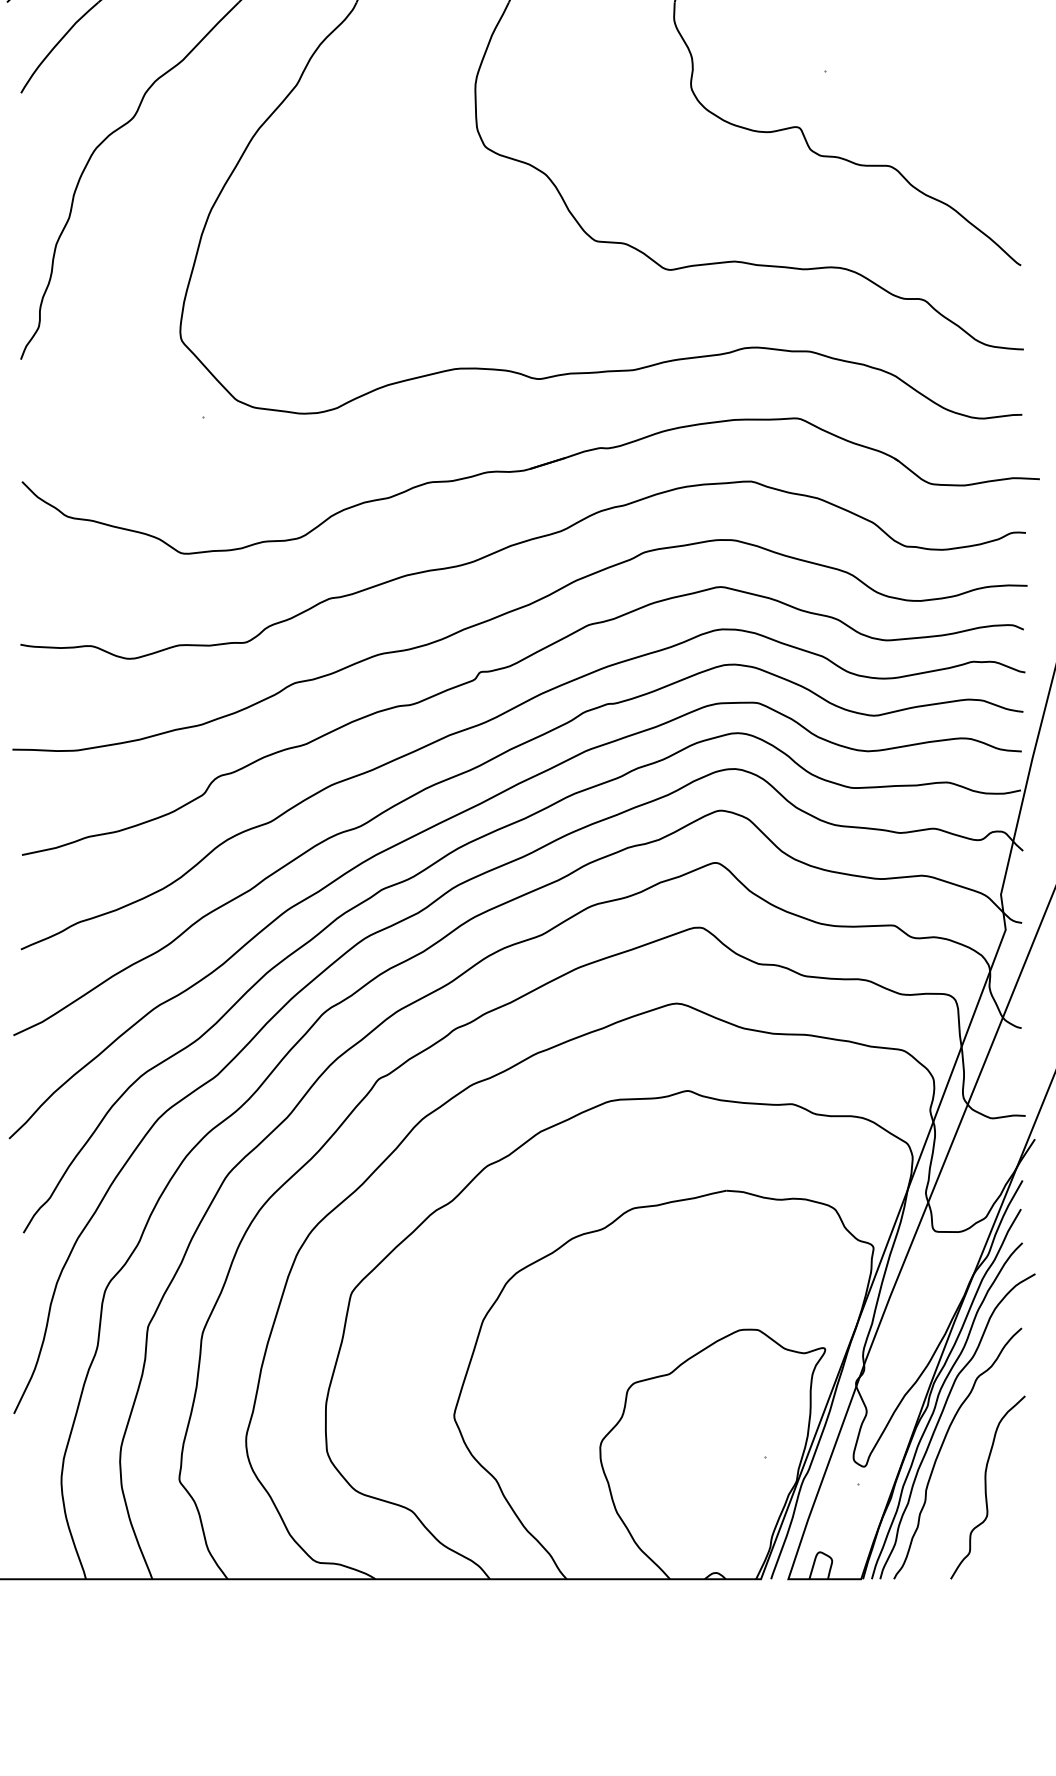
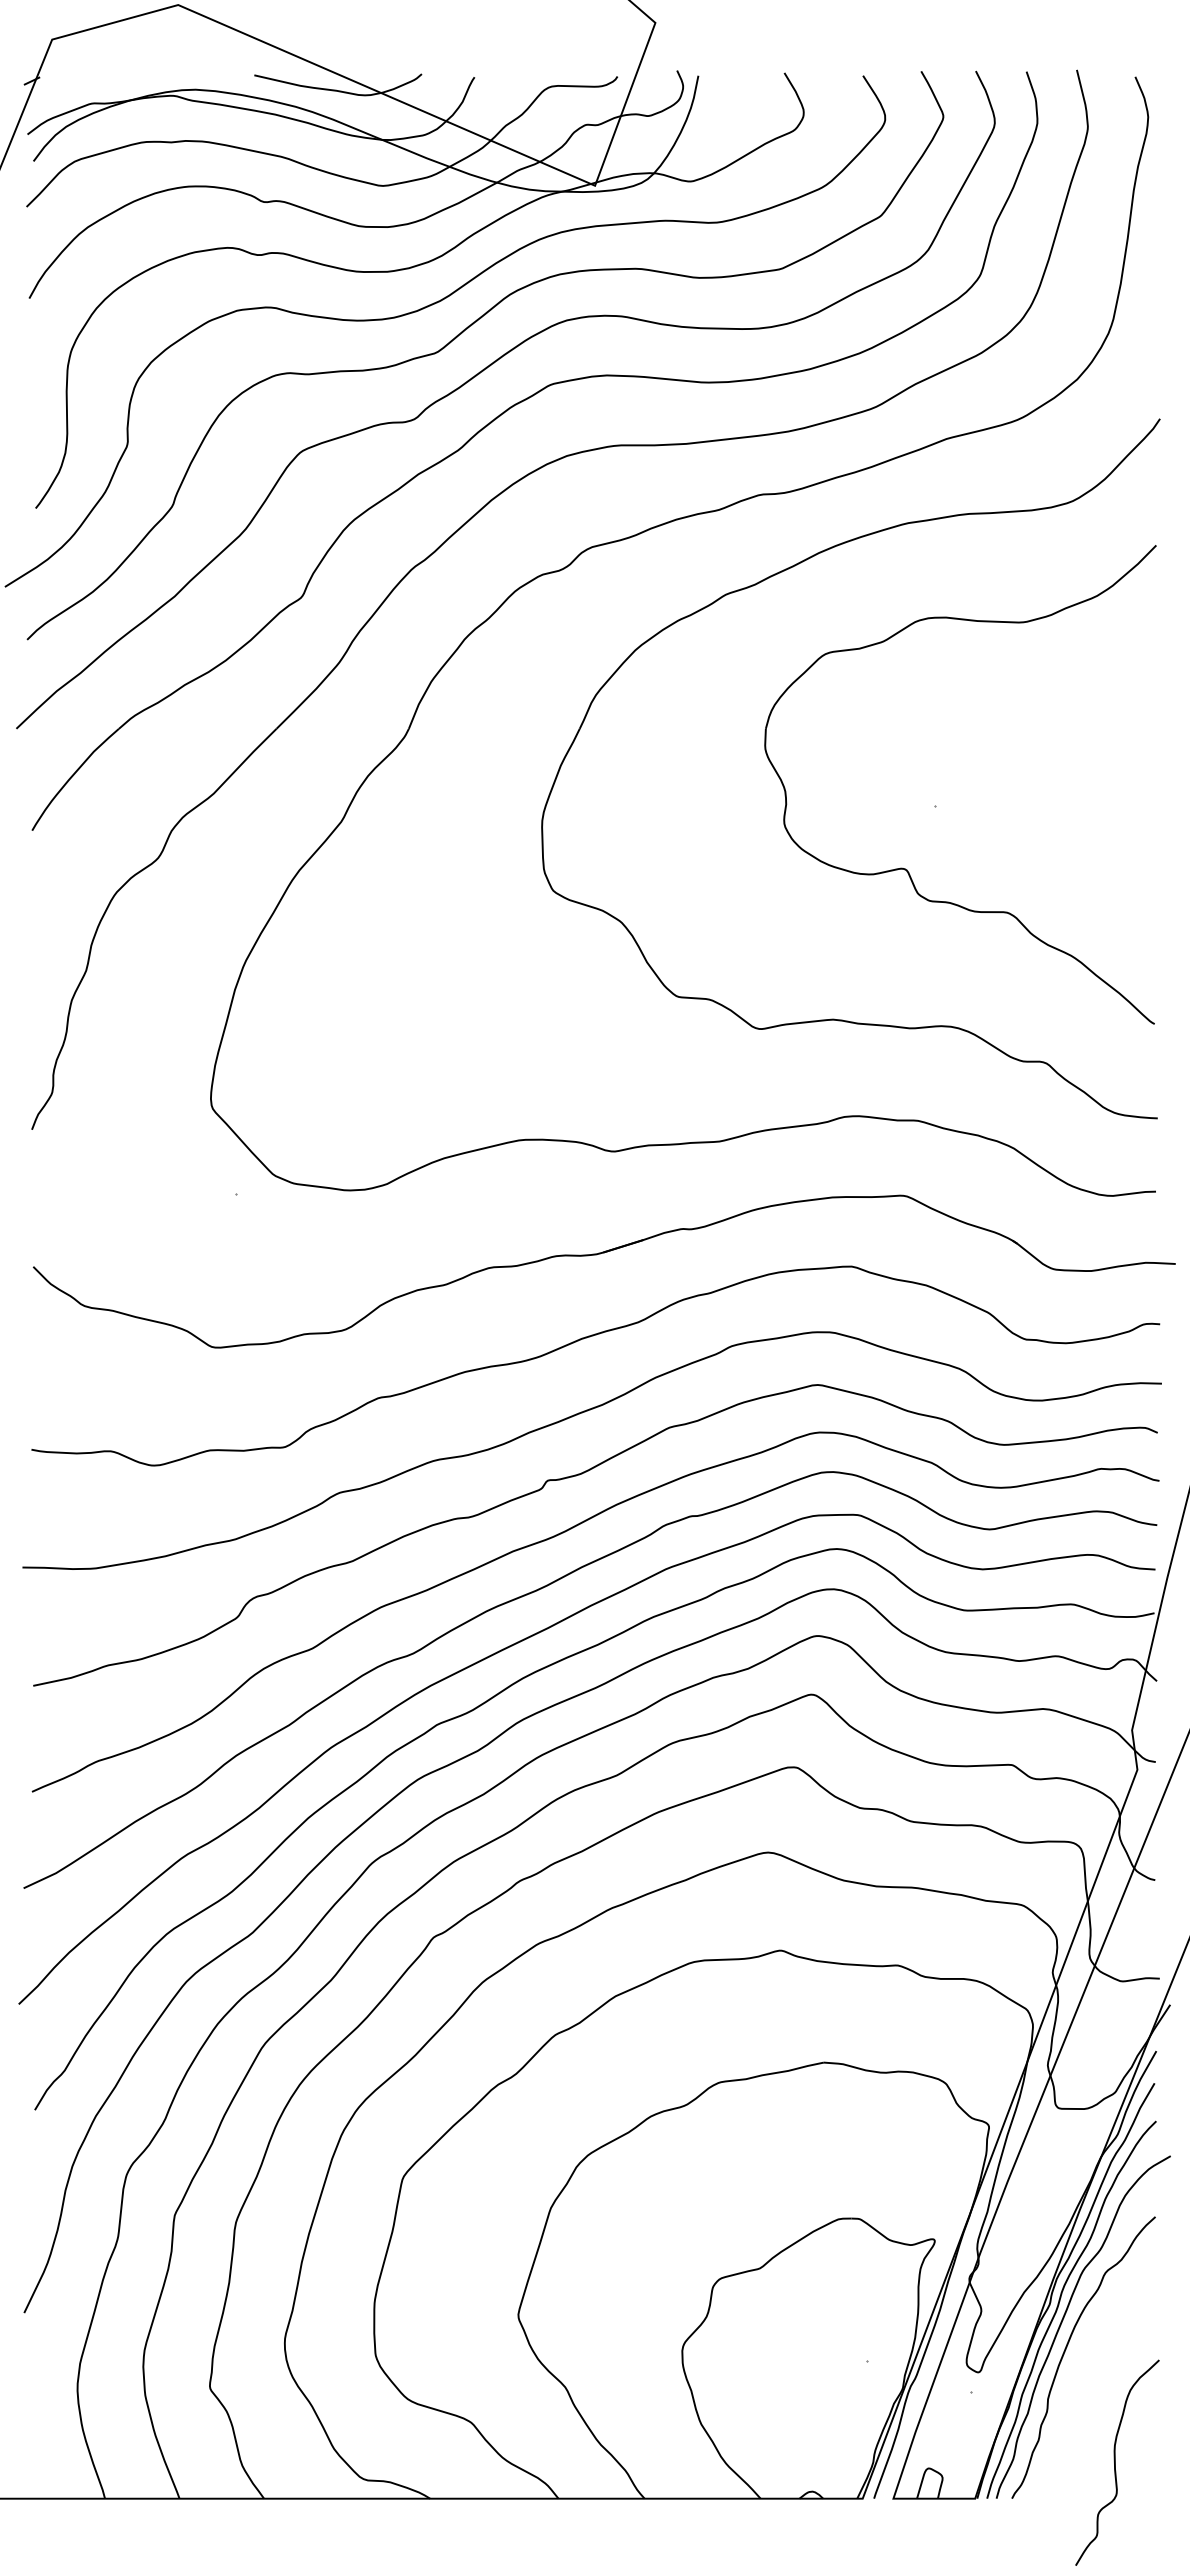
curve: (986, 1487) -> (1115, 2462), moved

